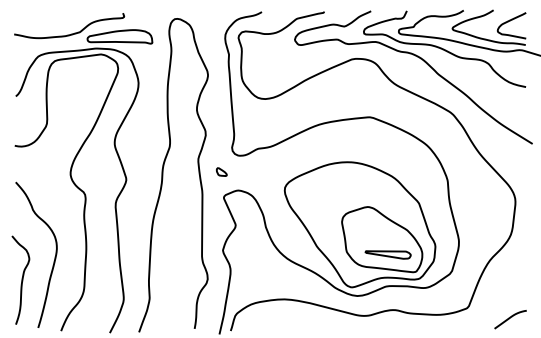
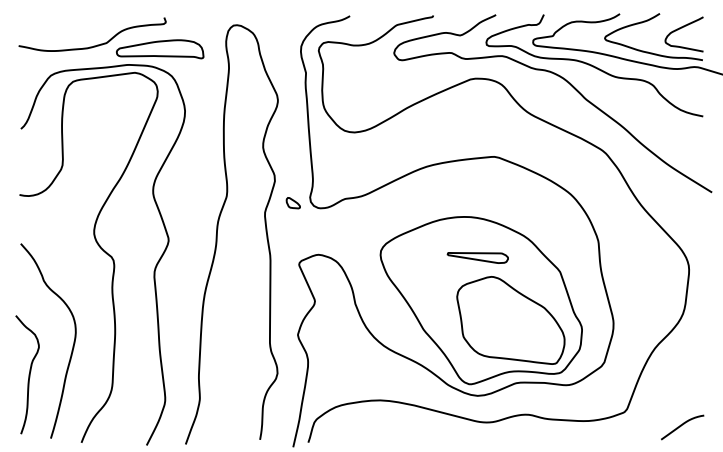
part: (221, 172) -> (292, 203), moved
part: (387, 254) -> (477, 257), moved

